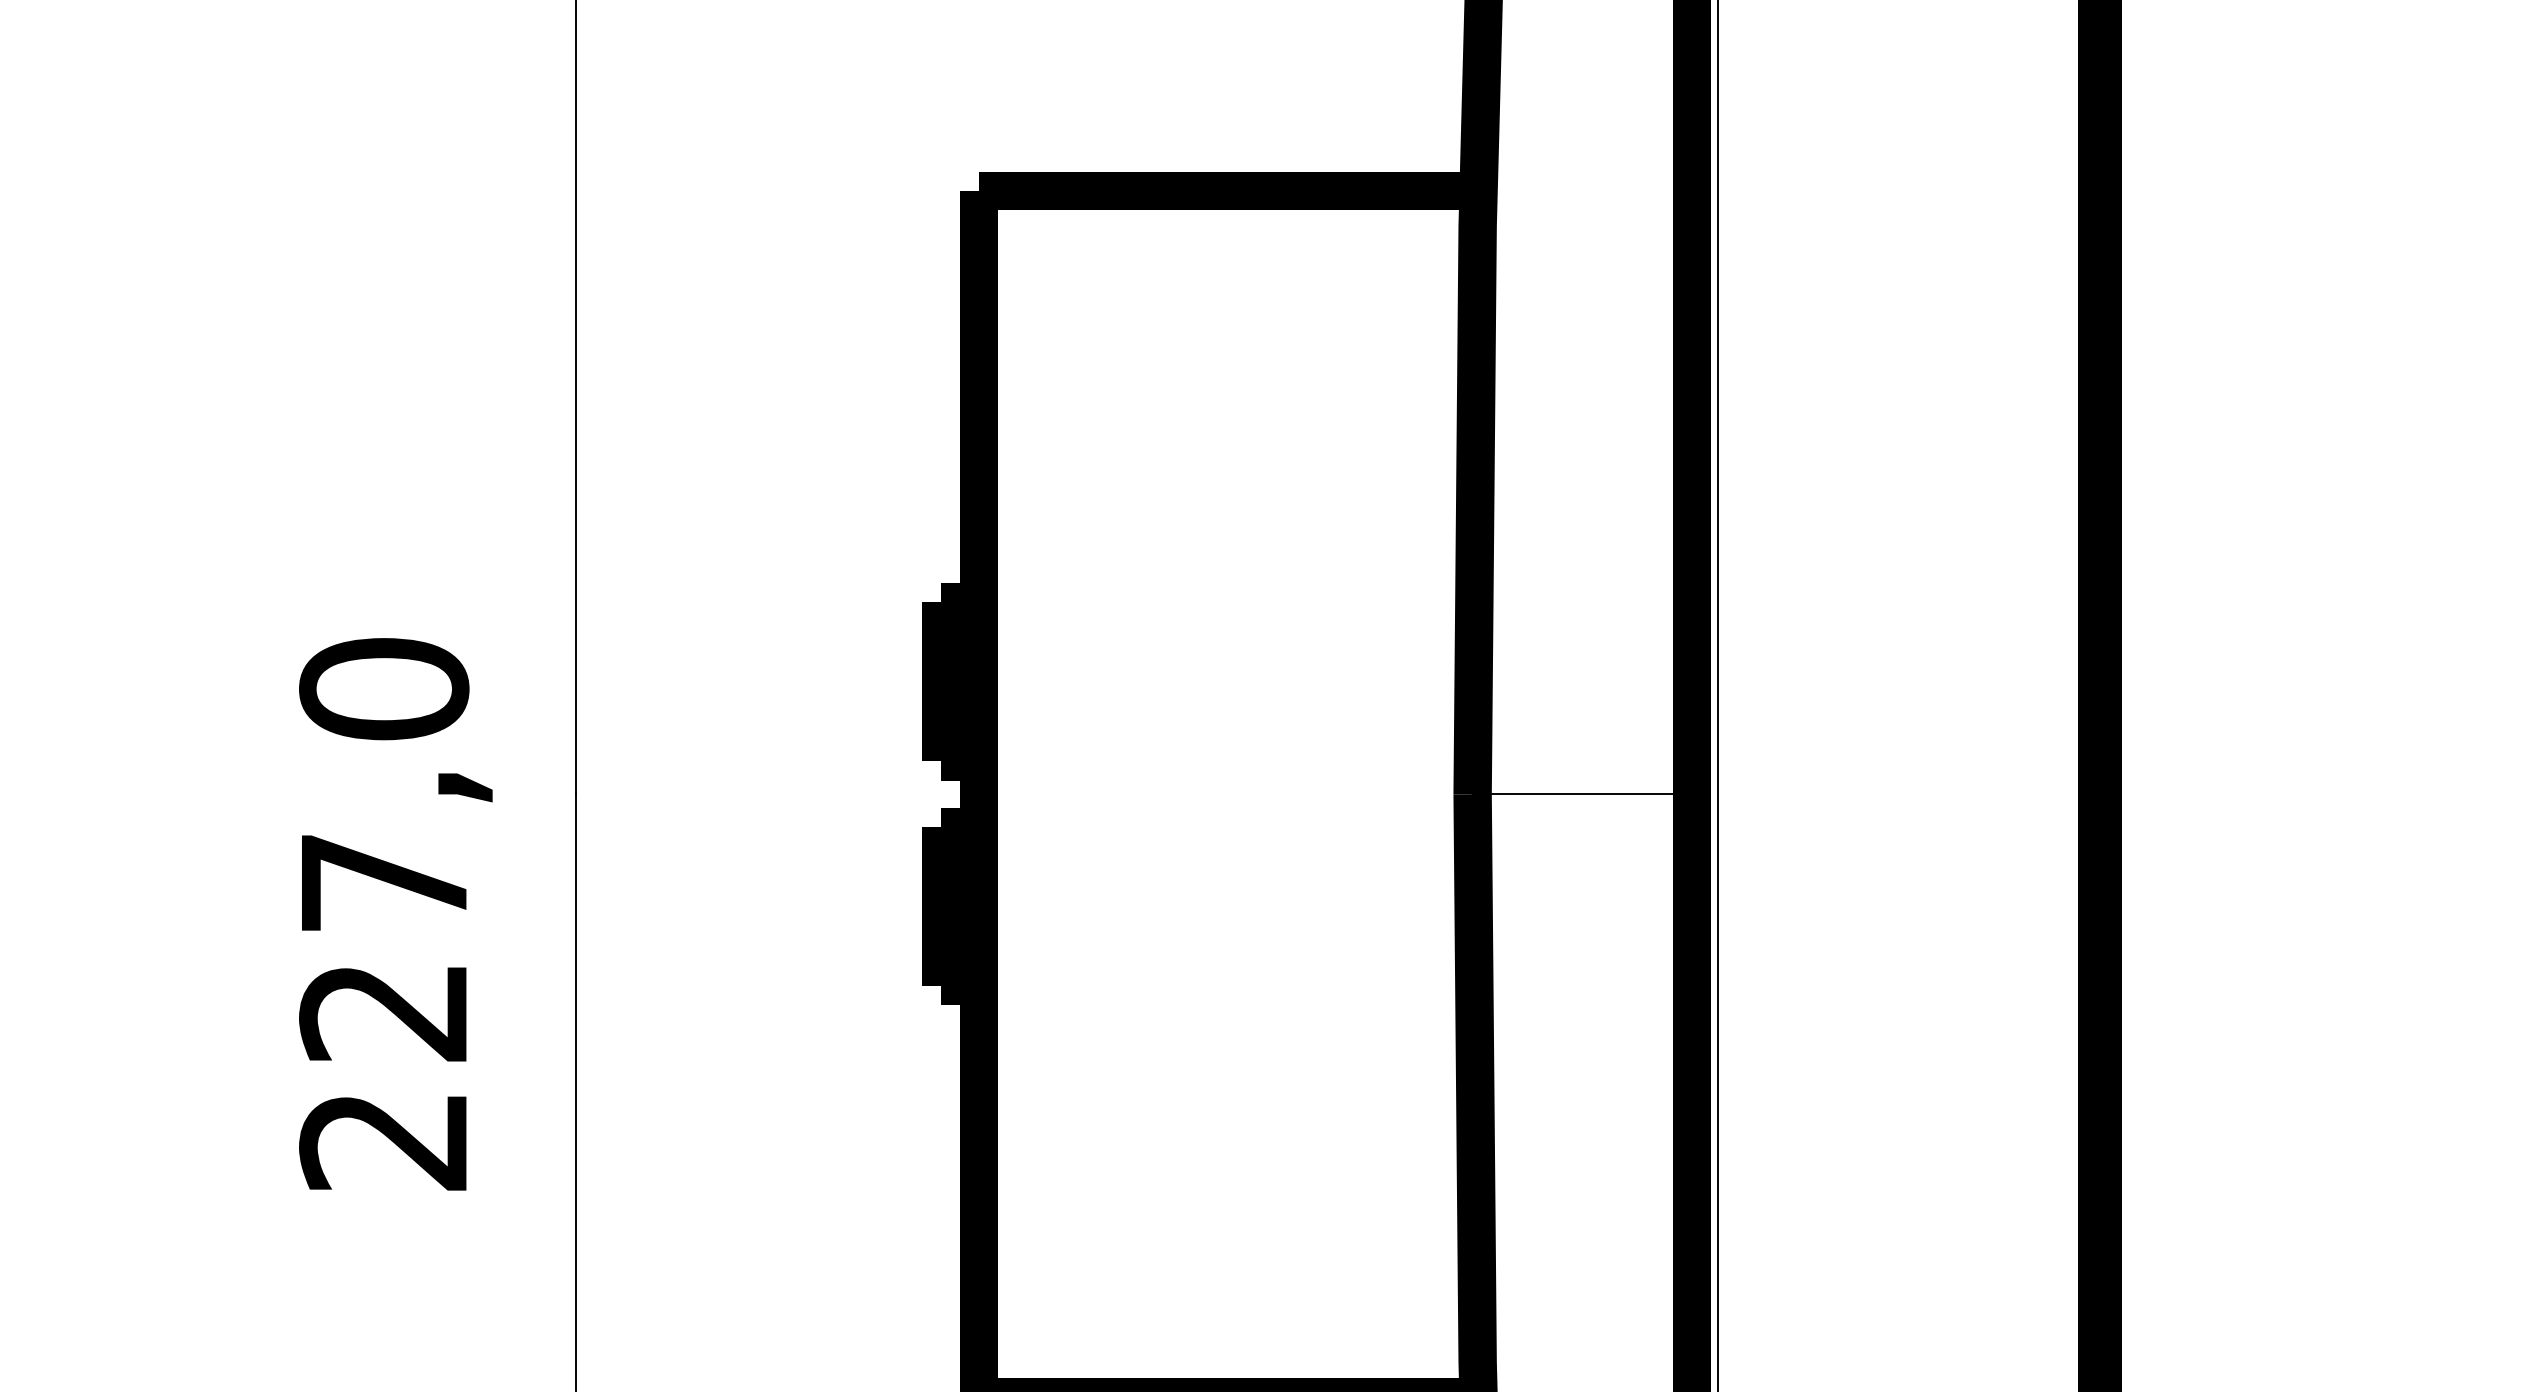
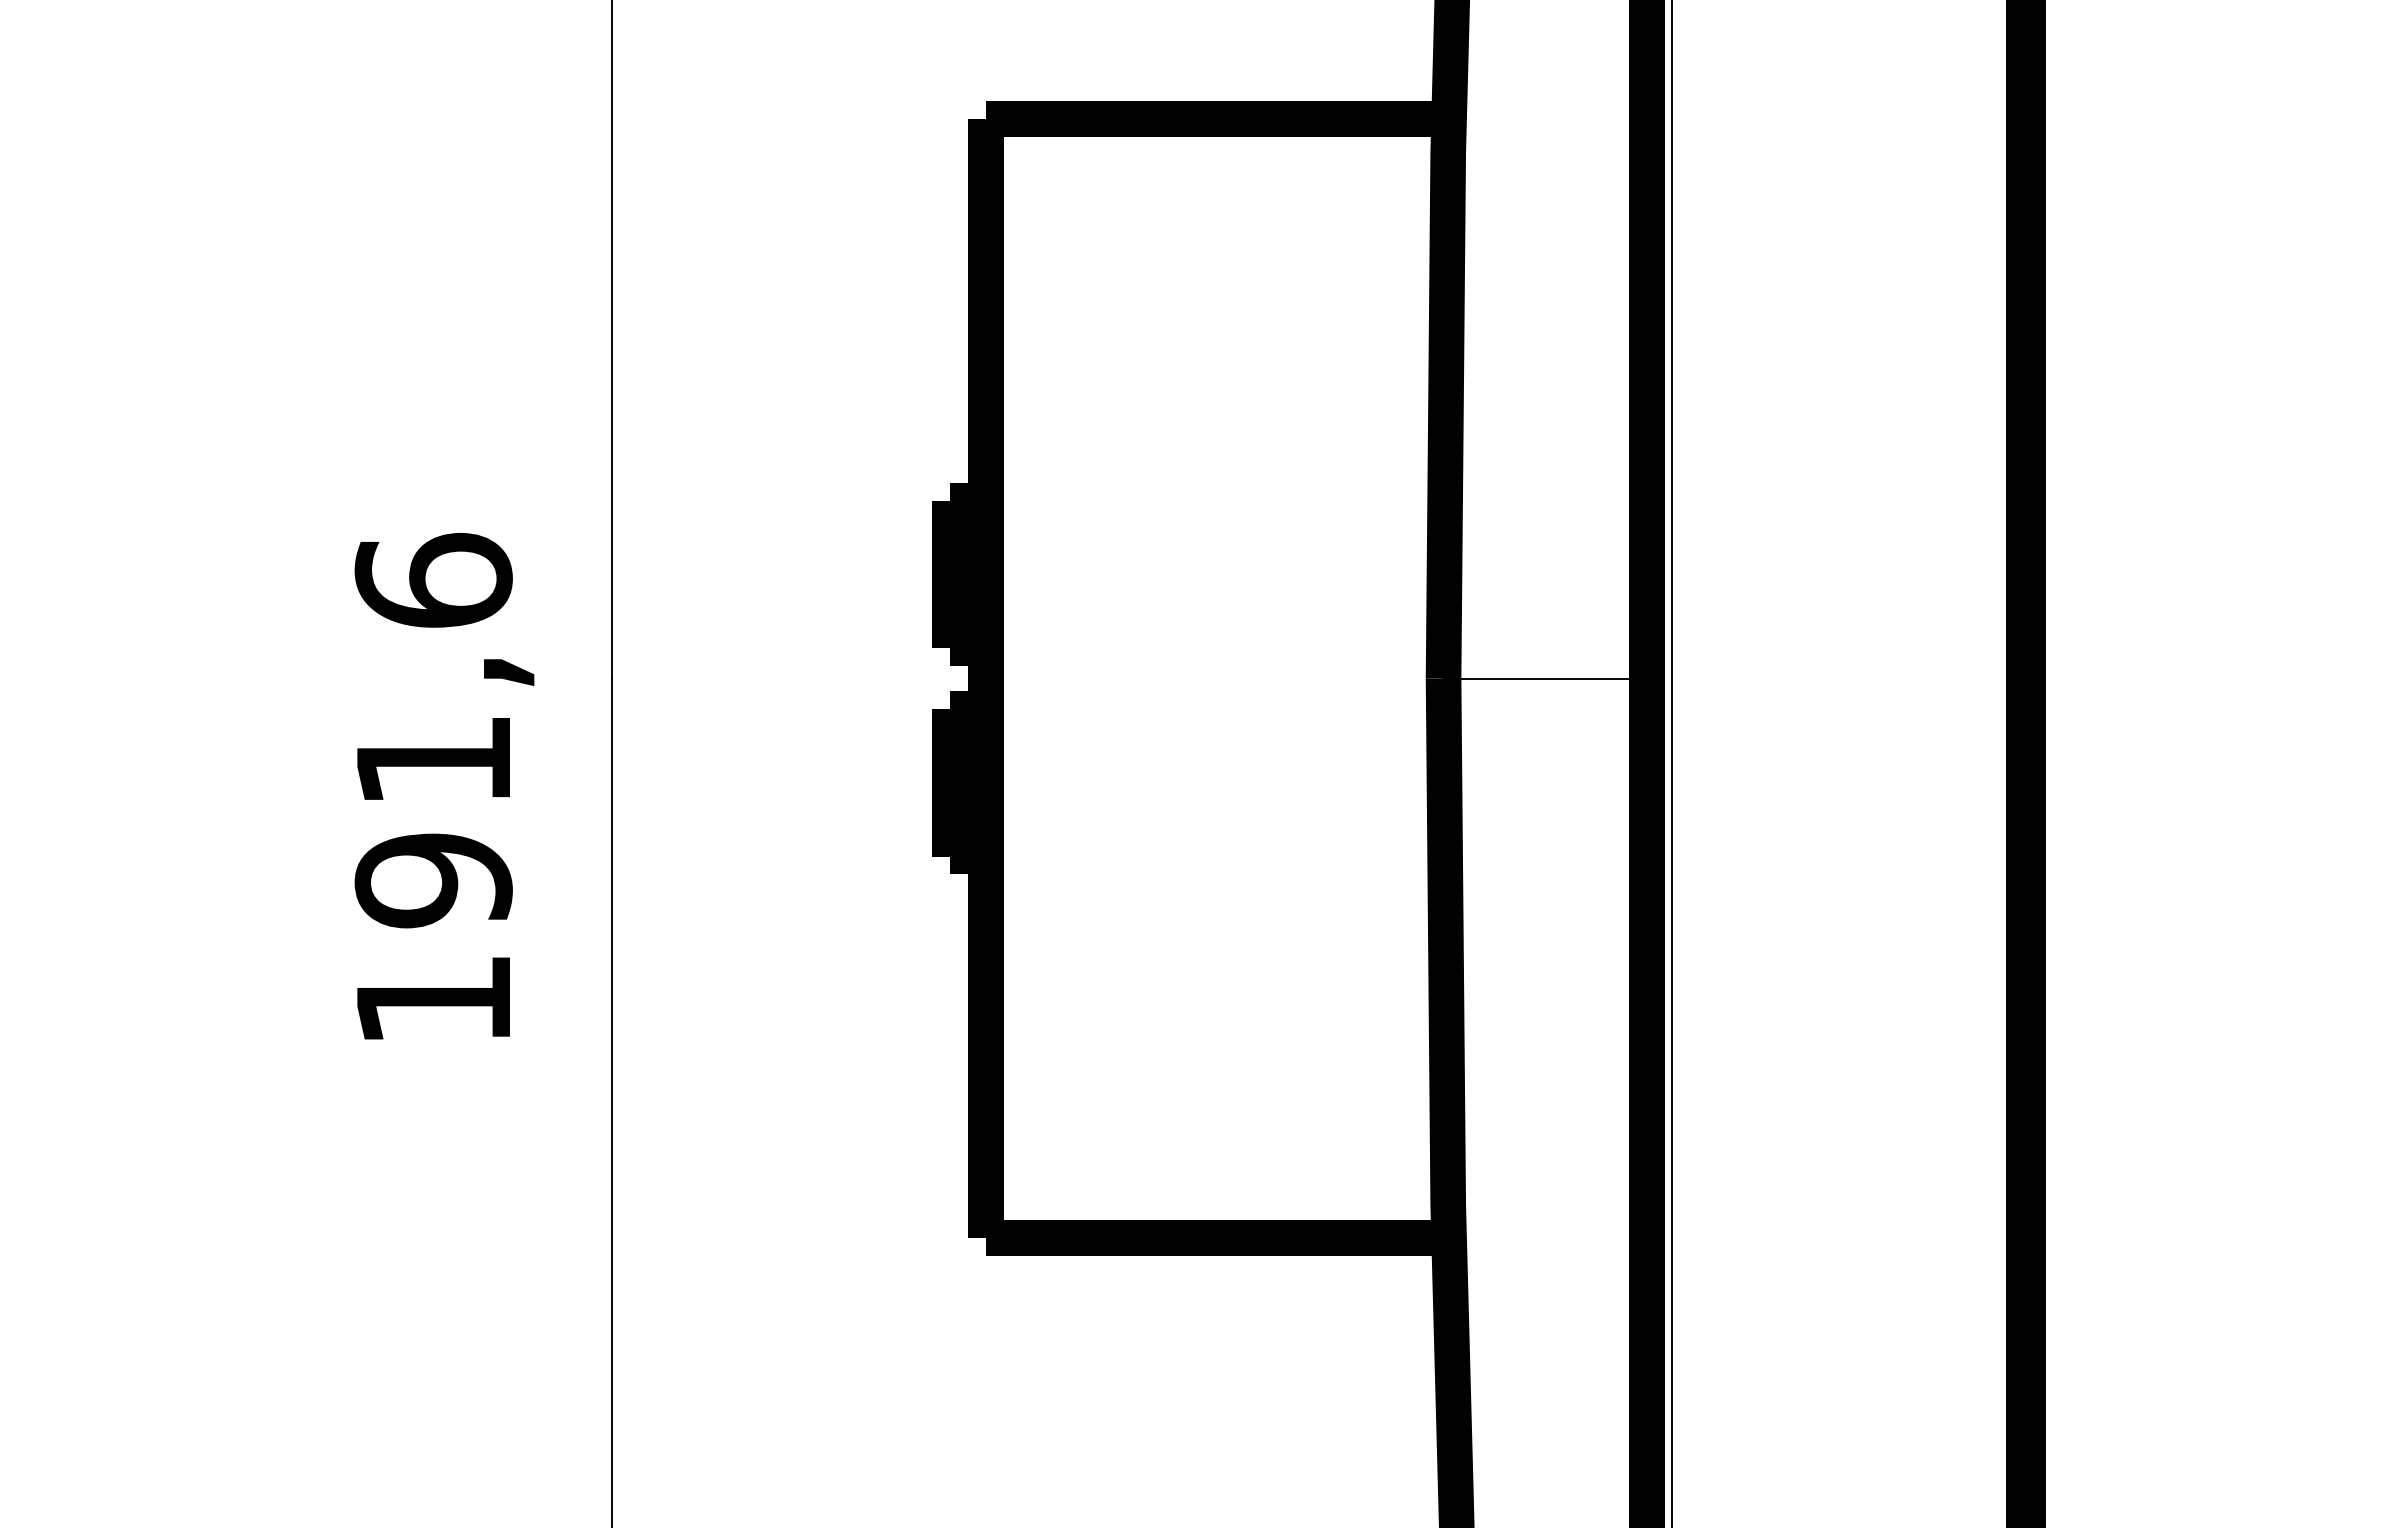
text: (383, 913) -> (433, 789), 227,0 -> 191,6

